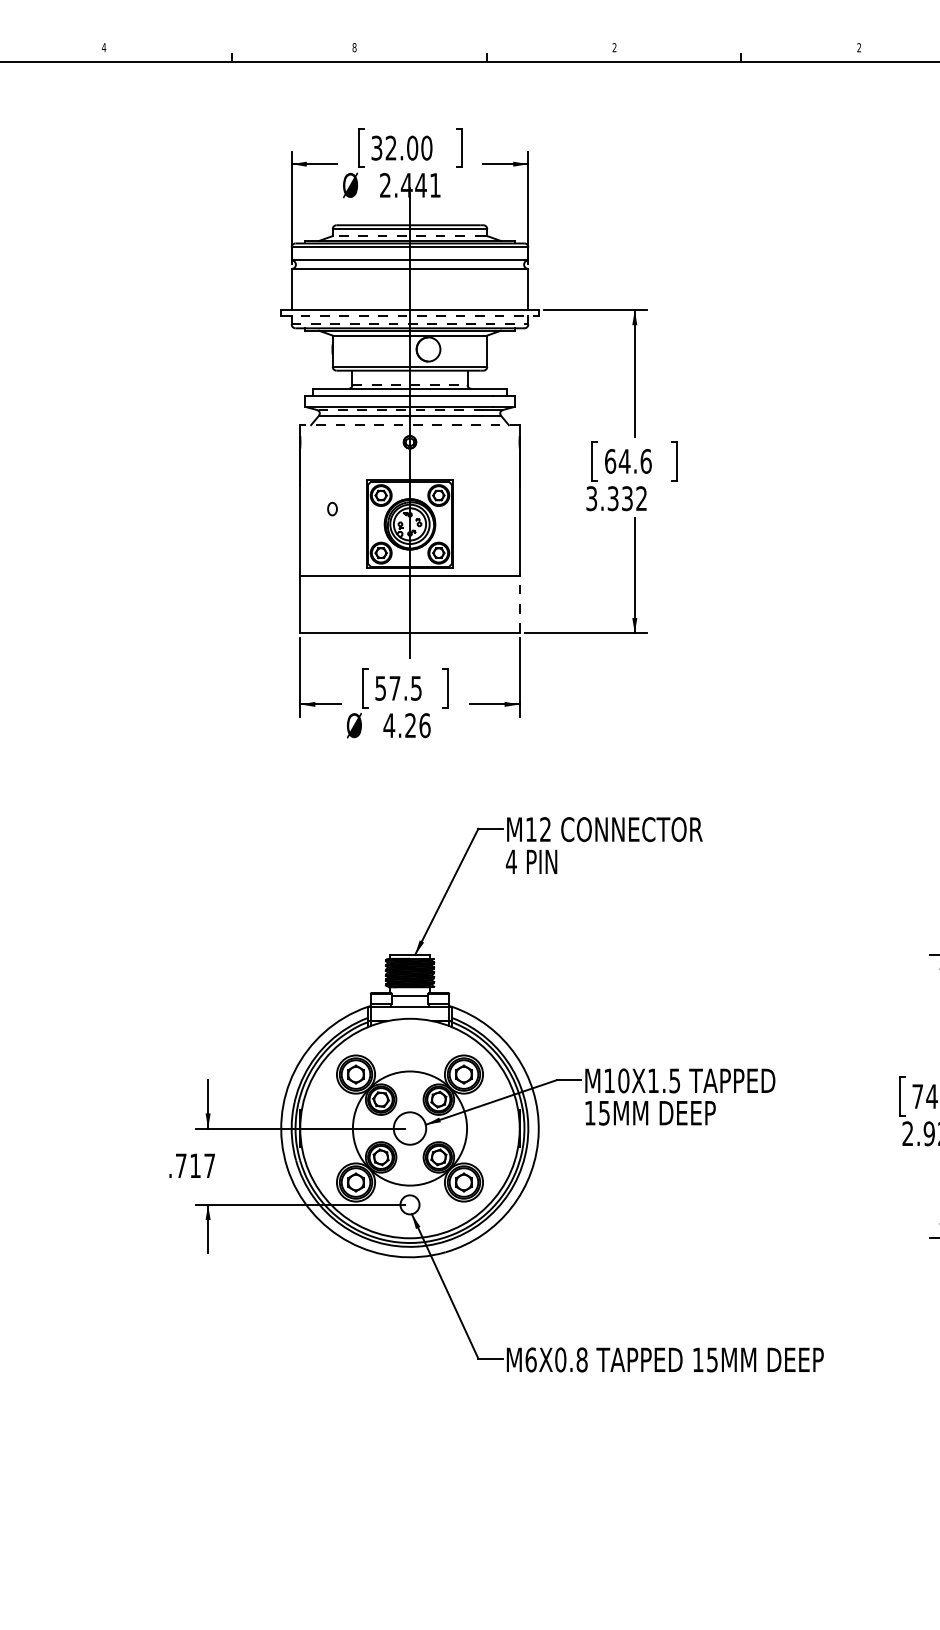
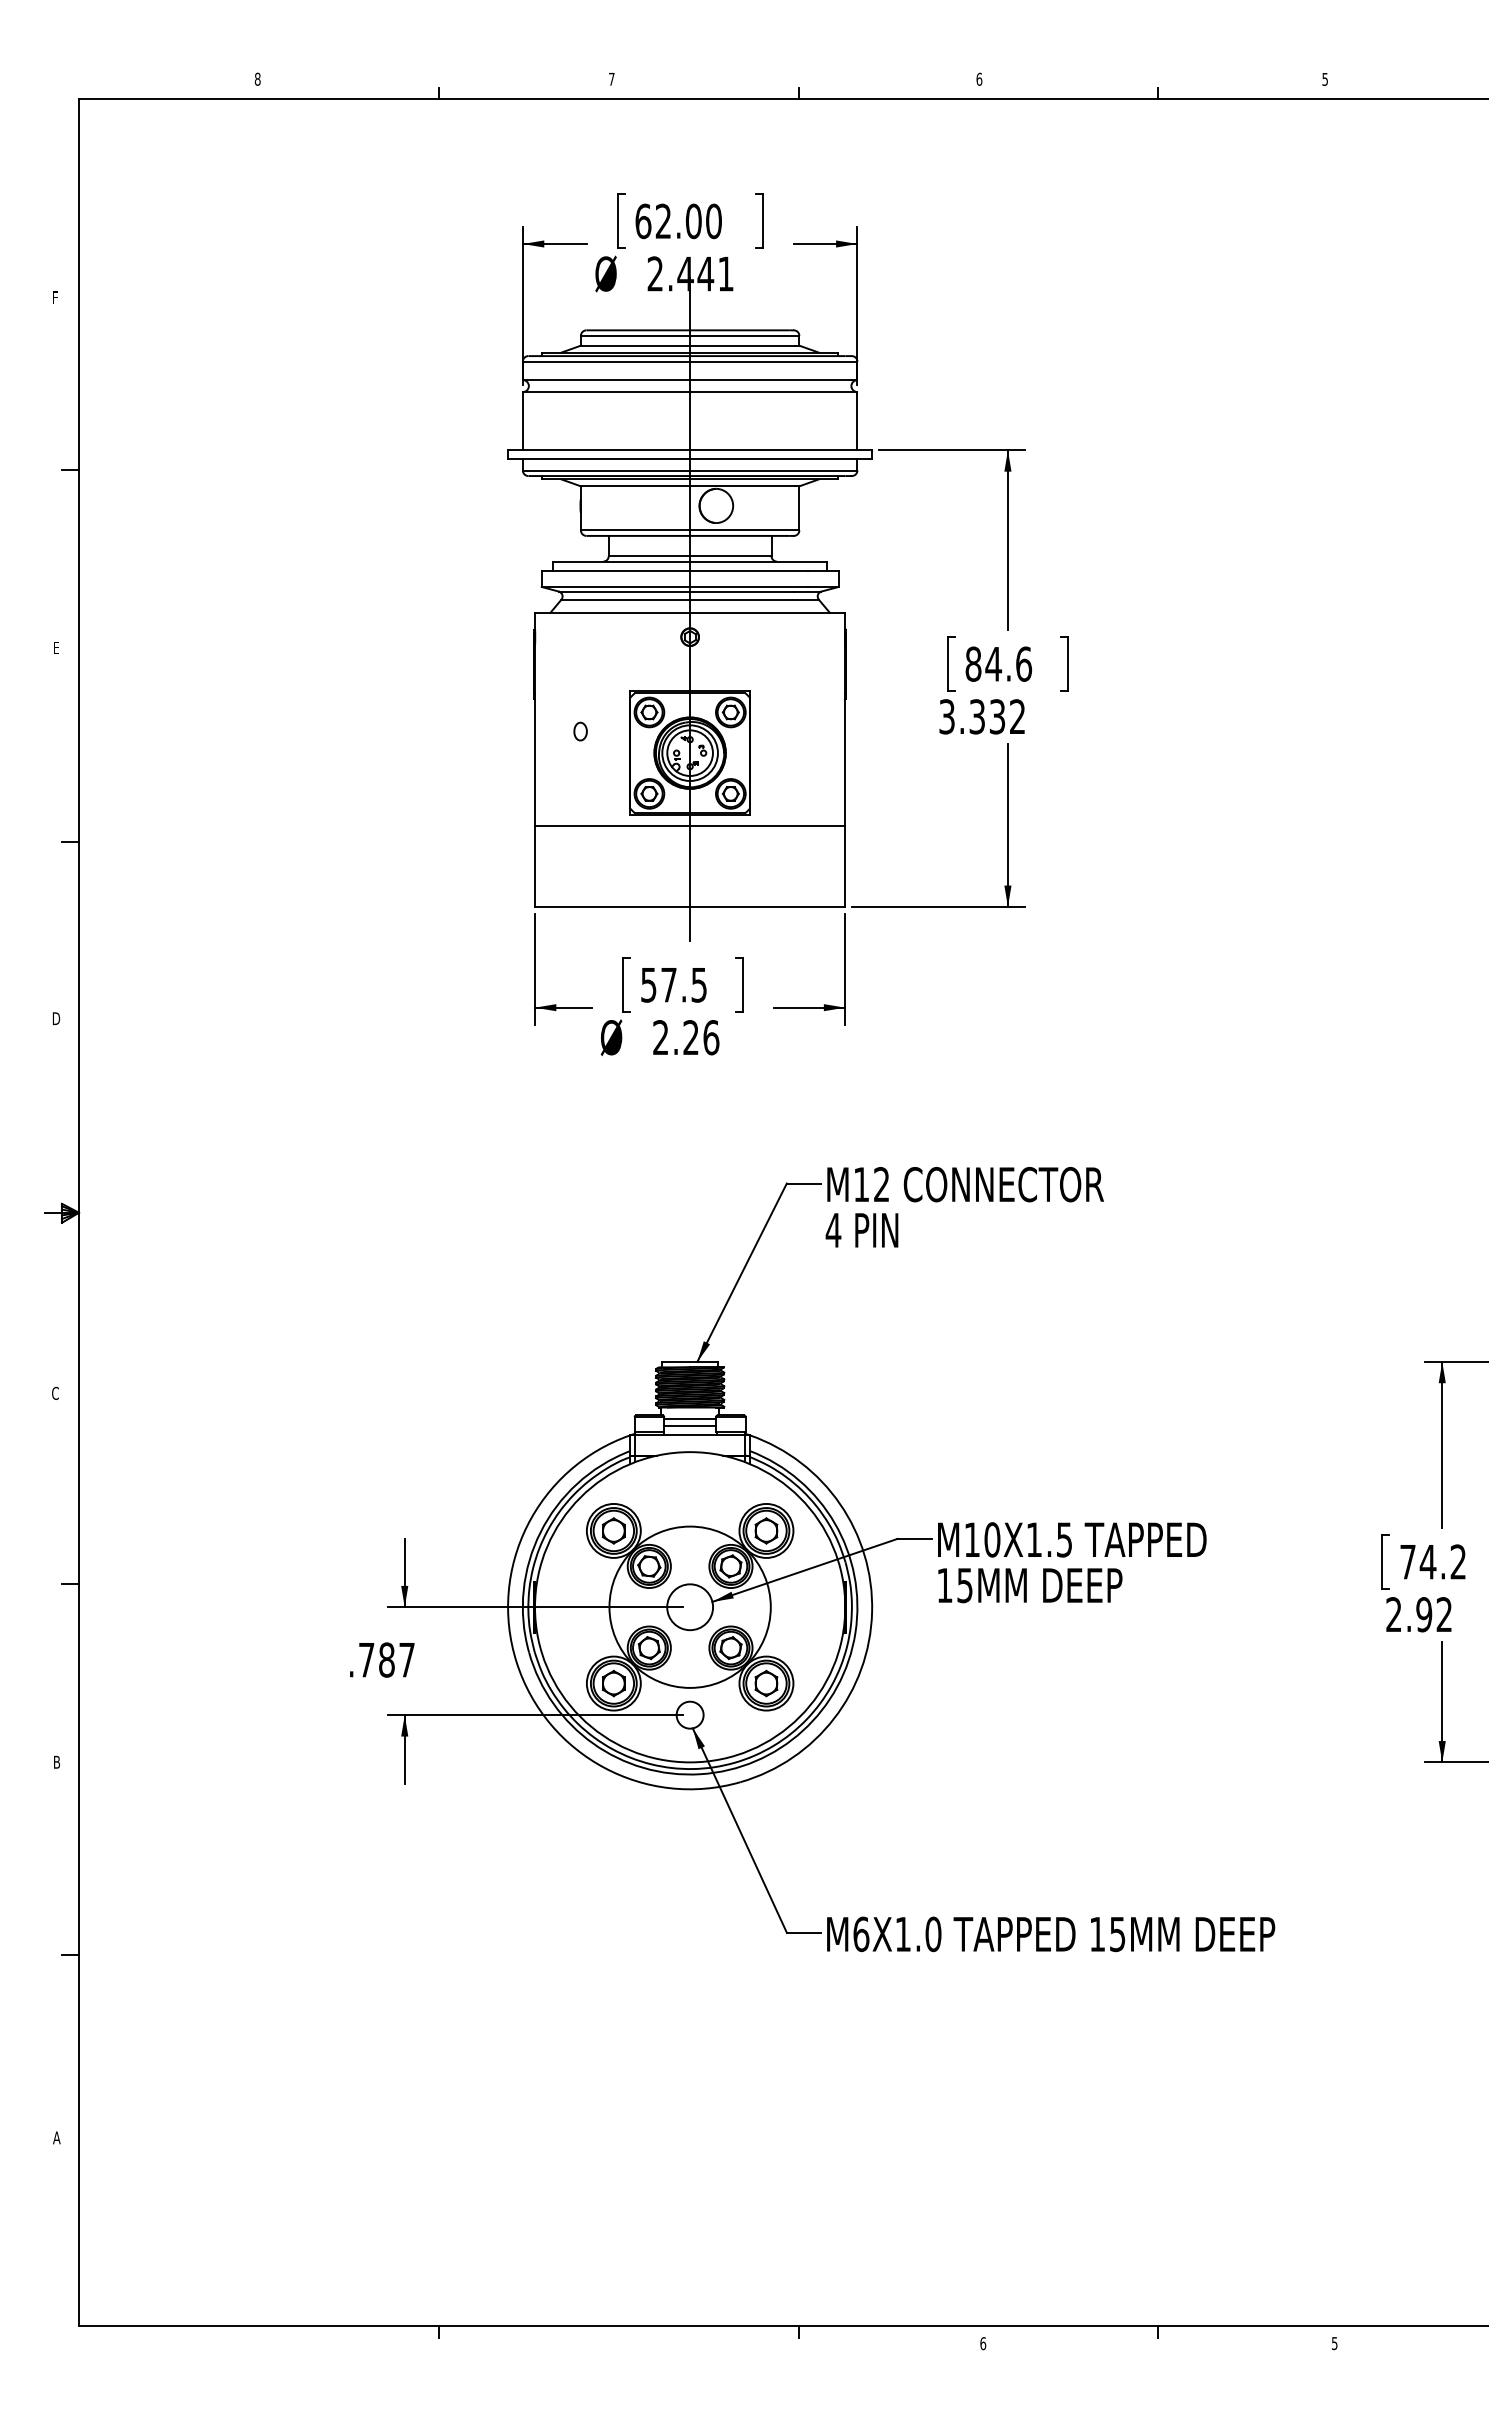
text: (103, 47) -> (257, 78), 4 -> 8
text: (354, 47) -> (611, 78), 8 -> 7
text: (614, 47) -> (979, 78), 2 -> 6
text: (858, 47) -> (1324, 78), 2 -> 5
text: (377, 148) -> (643, 221), 32.00 -> 62.00
line: (408, 235) -> (687, 345), dashed -> solid
line: (410, 315) -> (690, 458), dashed -> solid
line: (410, 324) -> (690, 470), dashed -> solid
line: (410, 385) -> (690, 556), dashed -> solid
line: (400, 409) -> (676, 591), dashed -> solid
line: (409, 424) -> (689, 612), dashed -> solid
text: (610, 460) -> (973, 663), 64.6 -> 84.6
line: (519, 604) -> (845, 866), dashed -> solid
text: (389, 725) -> (660, 1037), 4.26 -> 2.26
line: (410, 1000) -> (690, 1426), added
text: (195, 1165) -> (386, 1659), .717 -> .787
text: (571, 1360) -> (918, 1934), M6X0.8 -> M6X1.0

